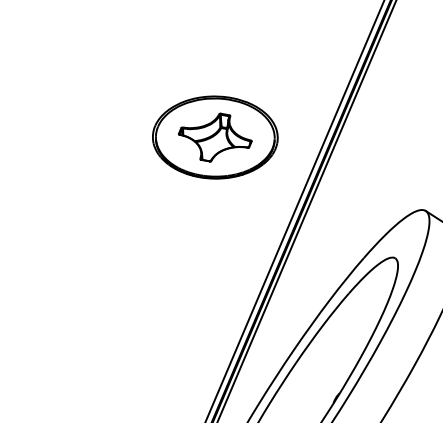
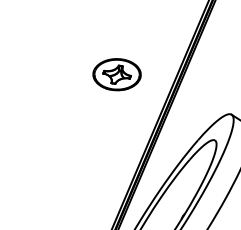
part: (214, 137) -> (116, 74), size x0.7

